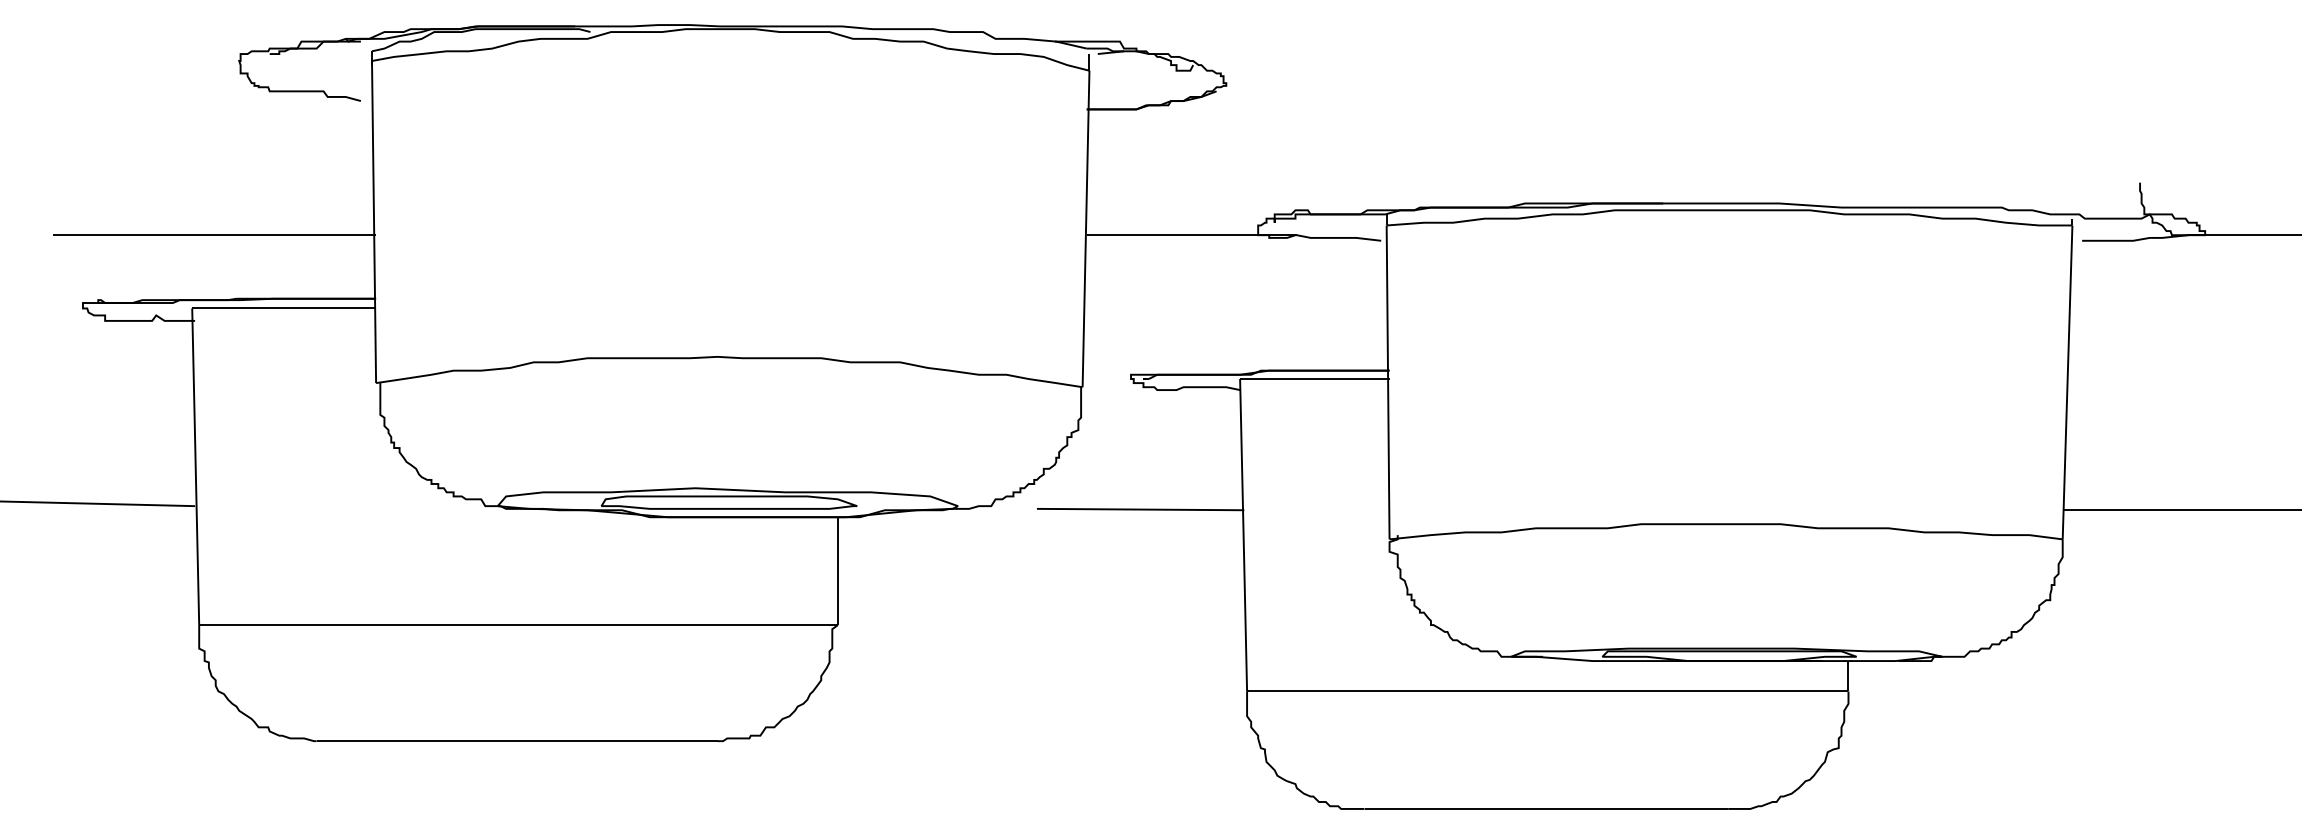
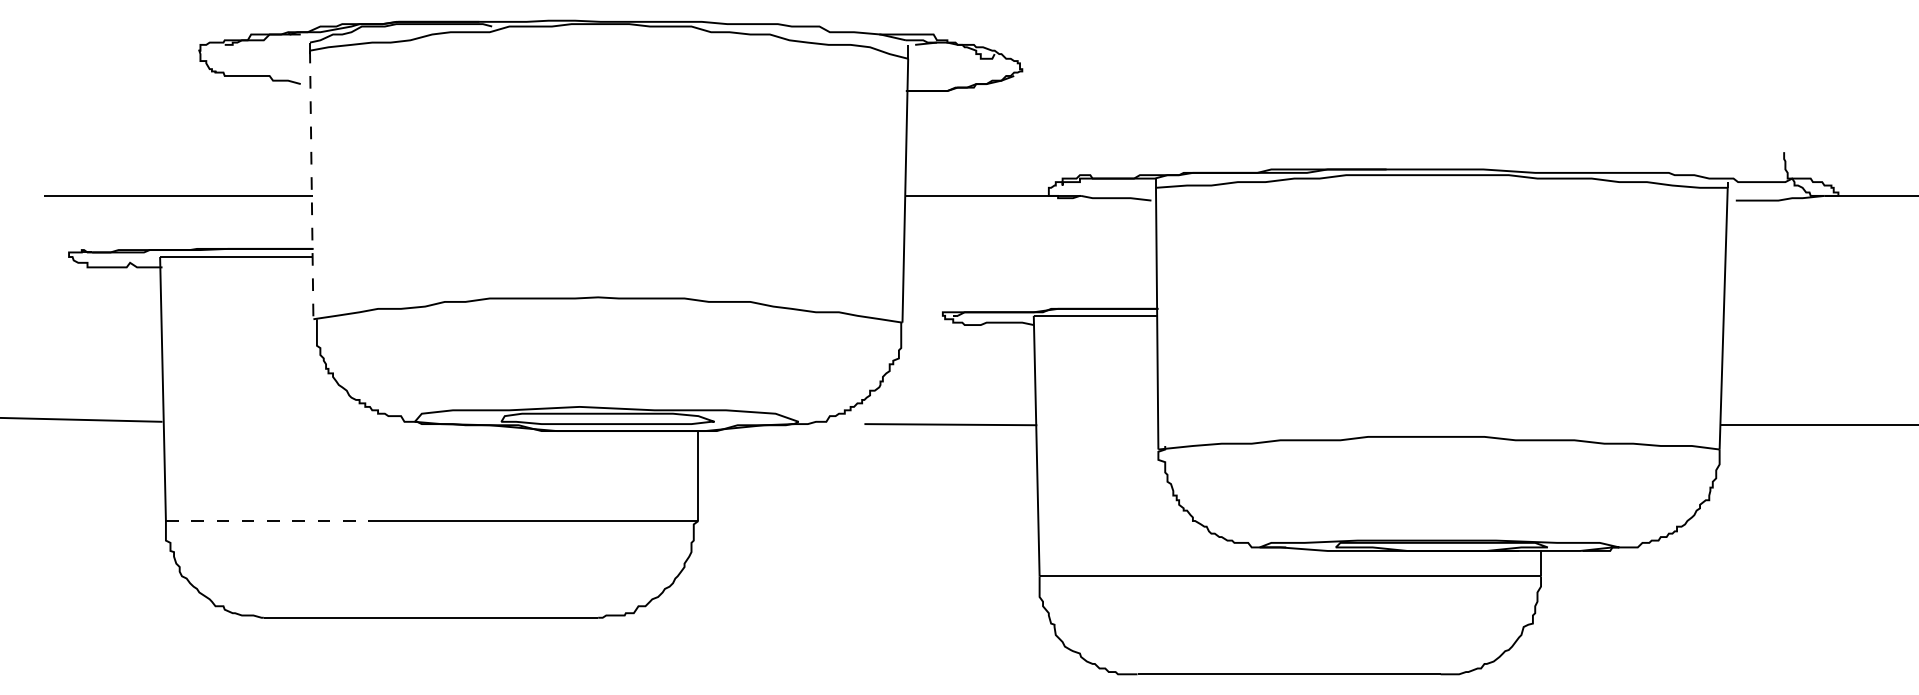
line: (373, 222) -> (311, 185), solid -> dashed
line: (324, 625) -> (270, 521), solid -> dashed

